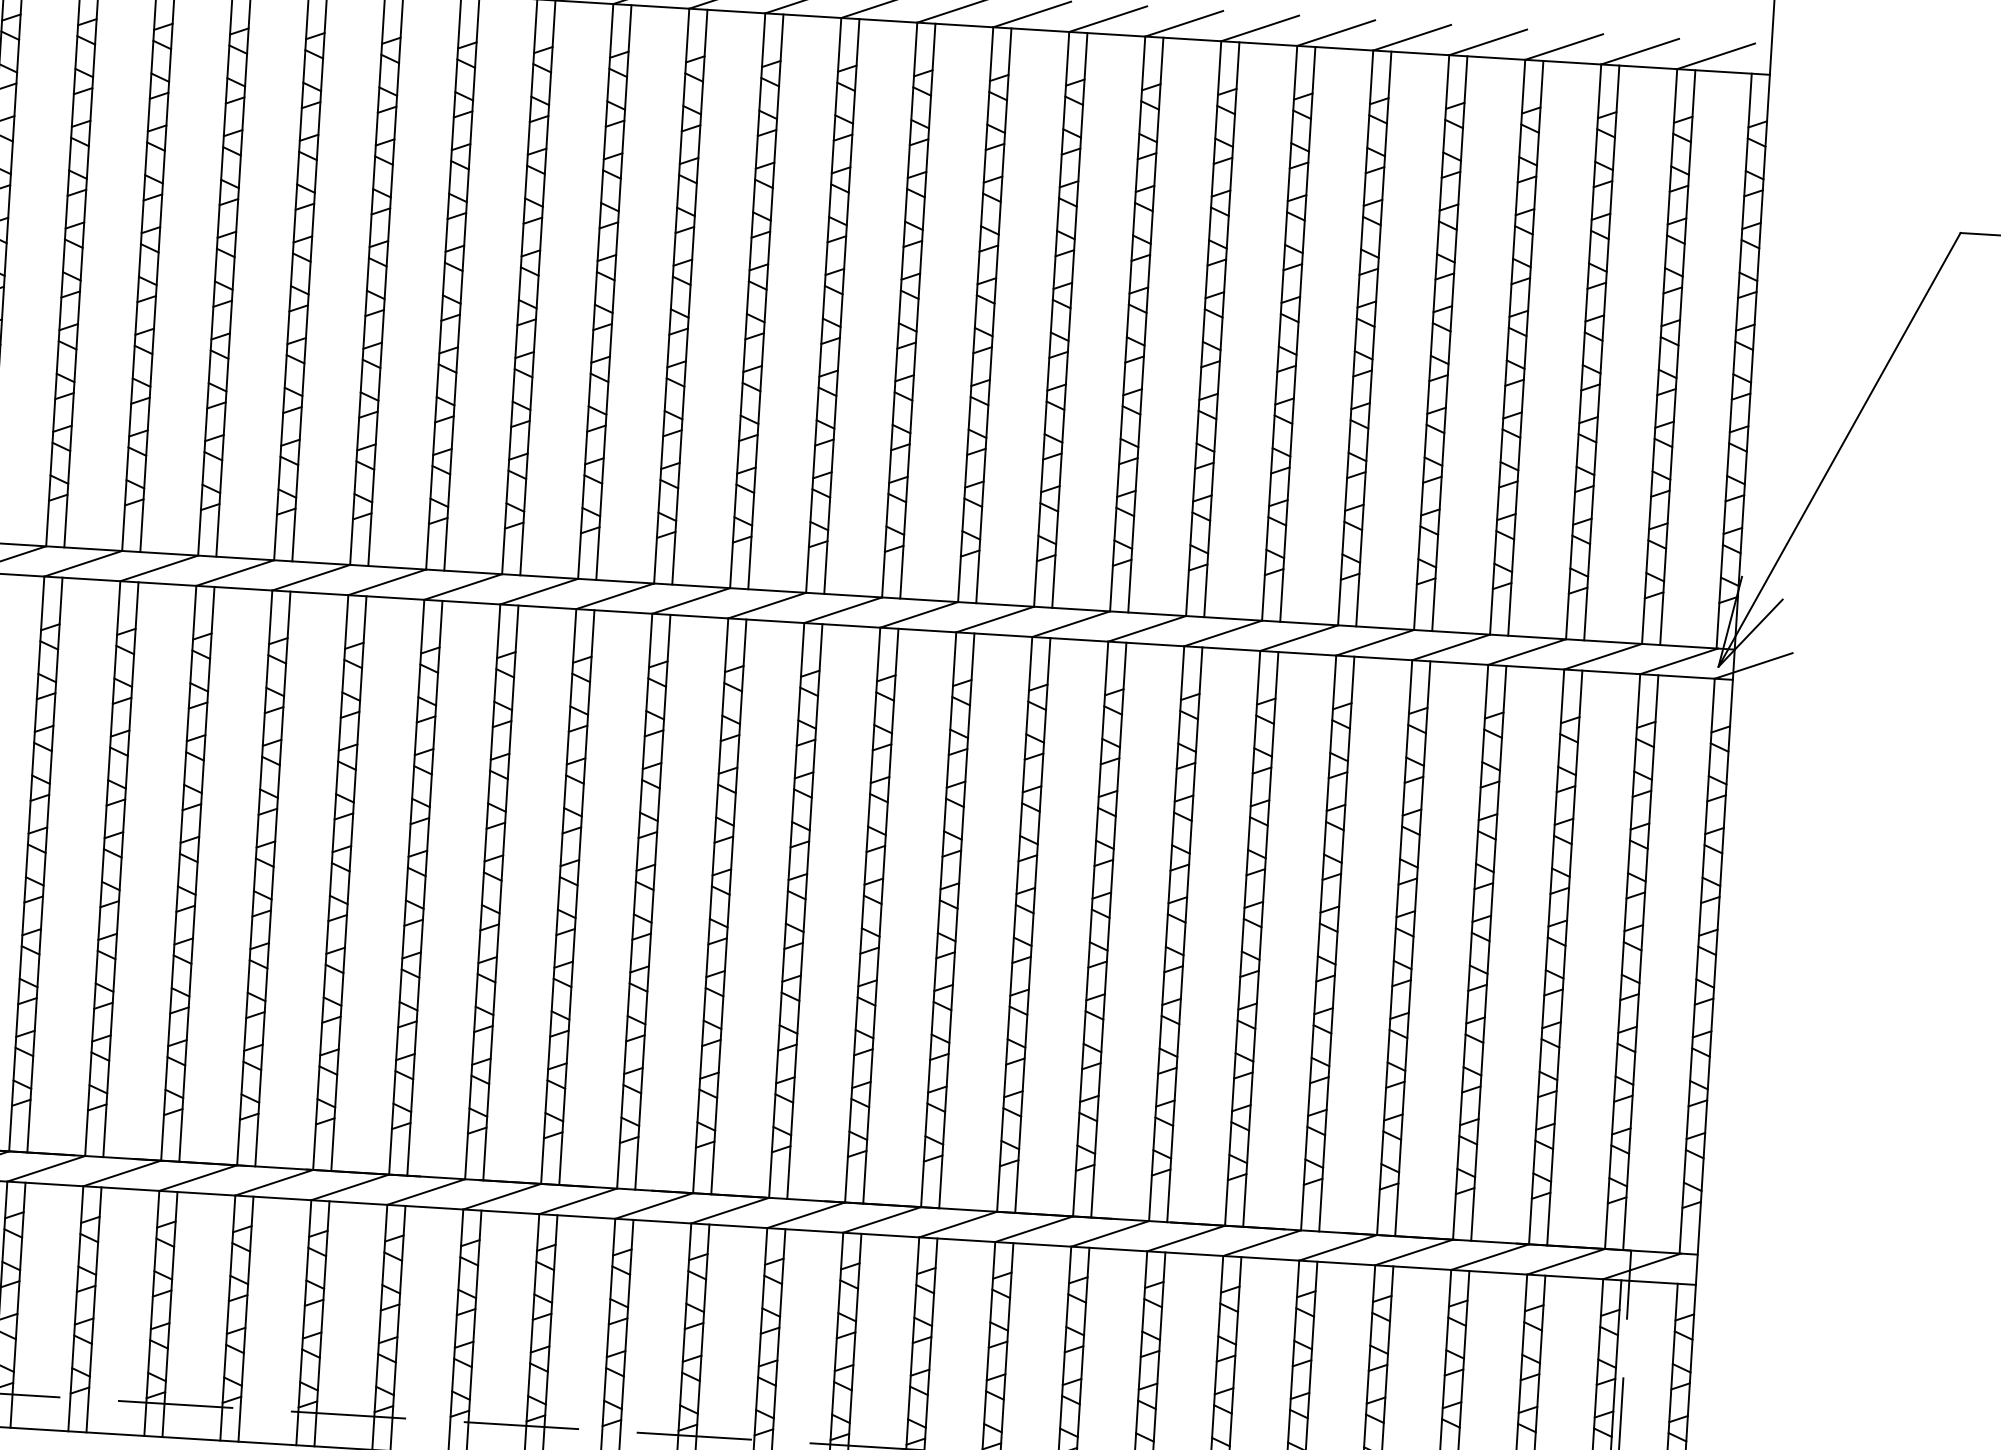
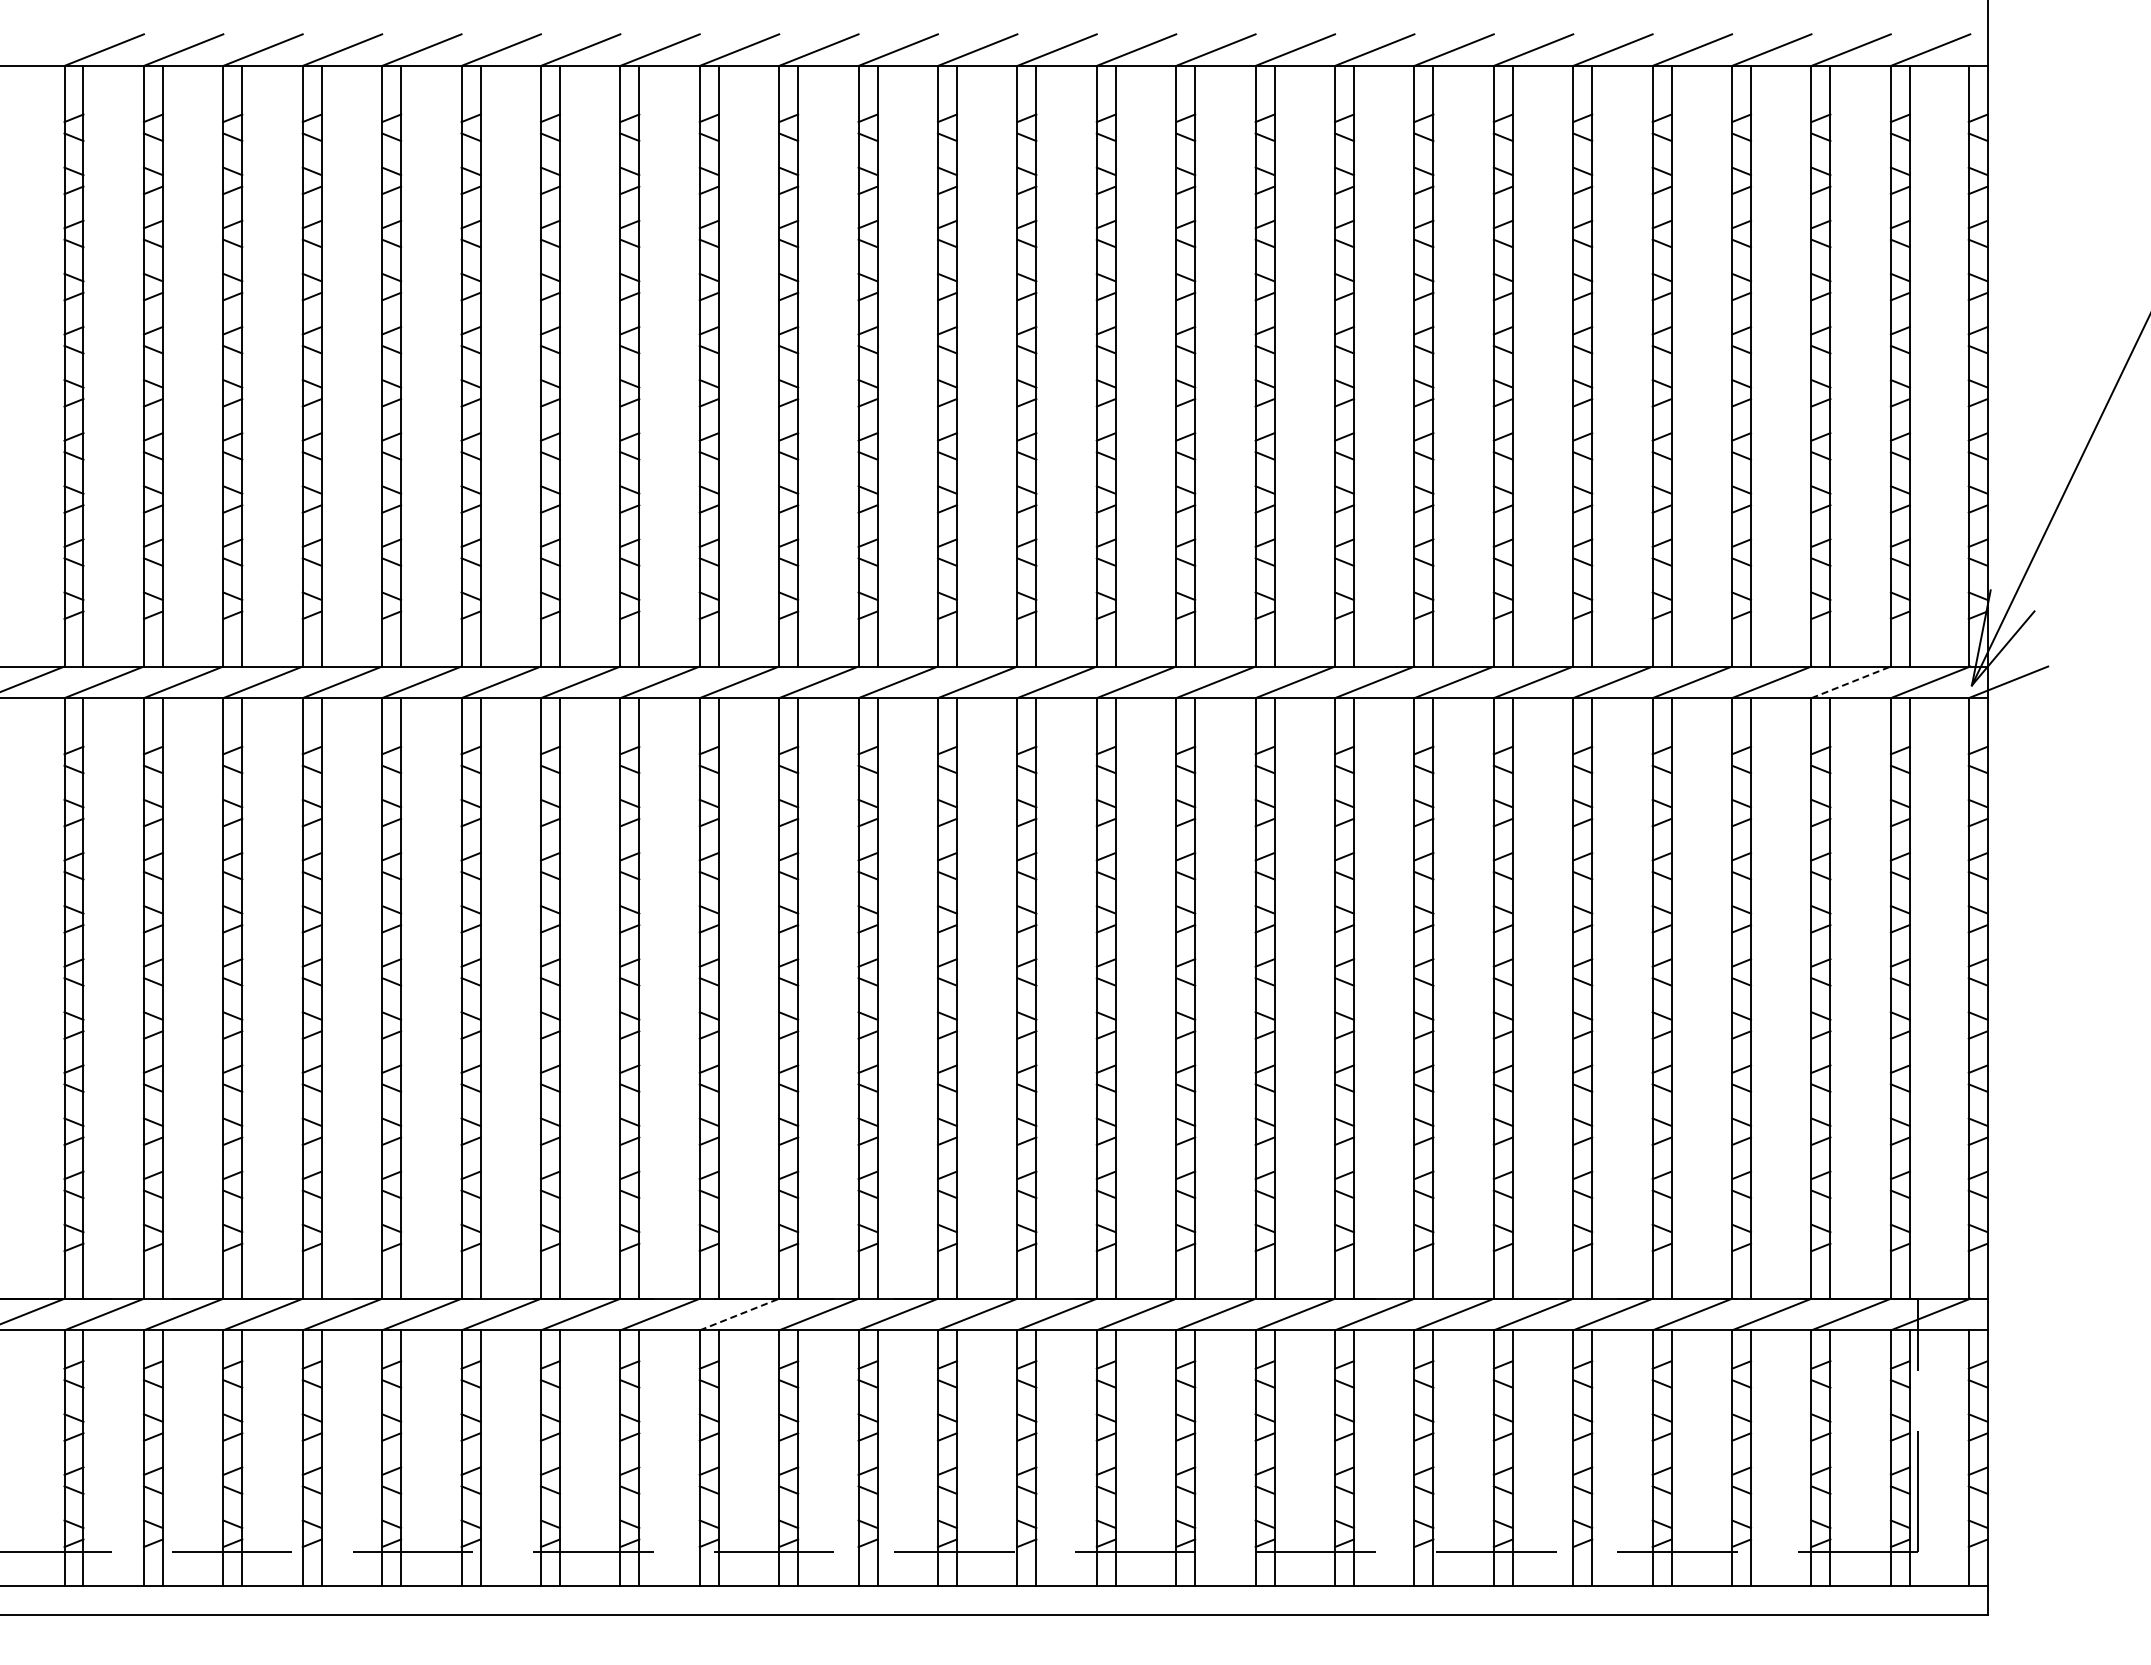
line: (1603, 656) -> (1851, 682), solid -> dashed
line: (502, 1196) -> (739, 1314), solid -> dashed

